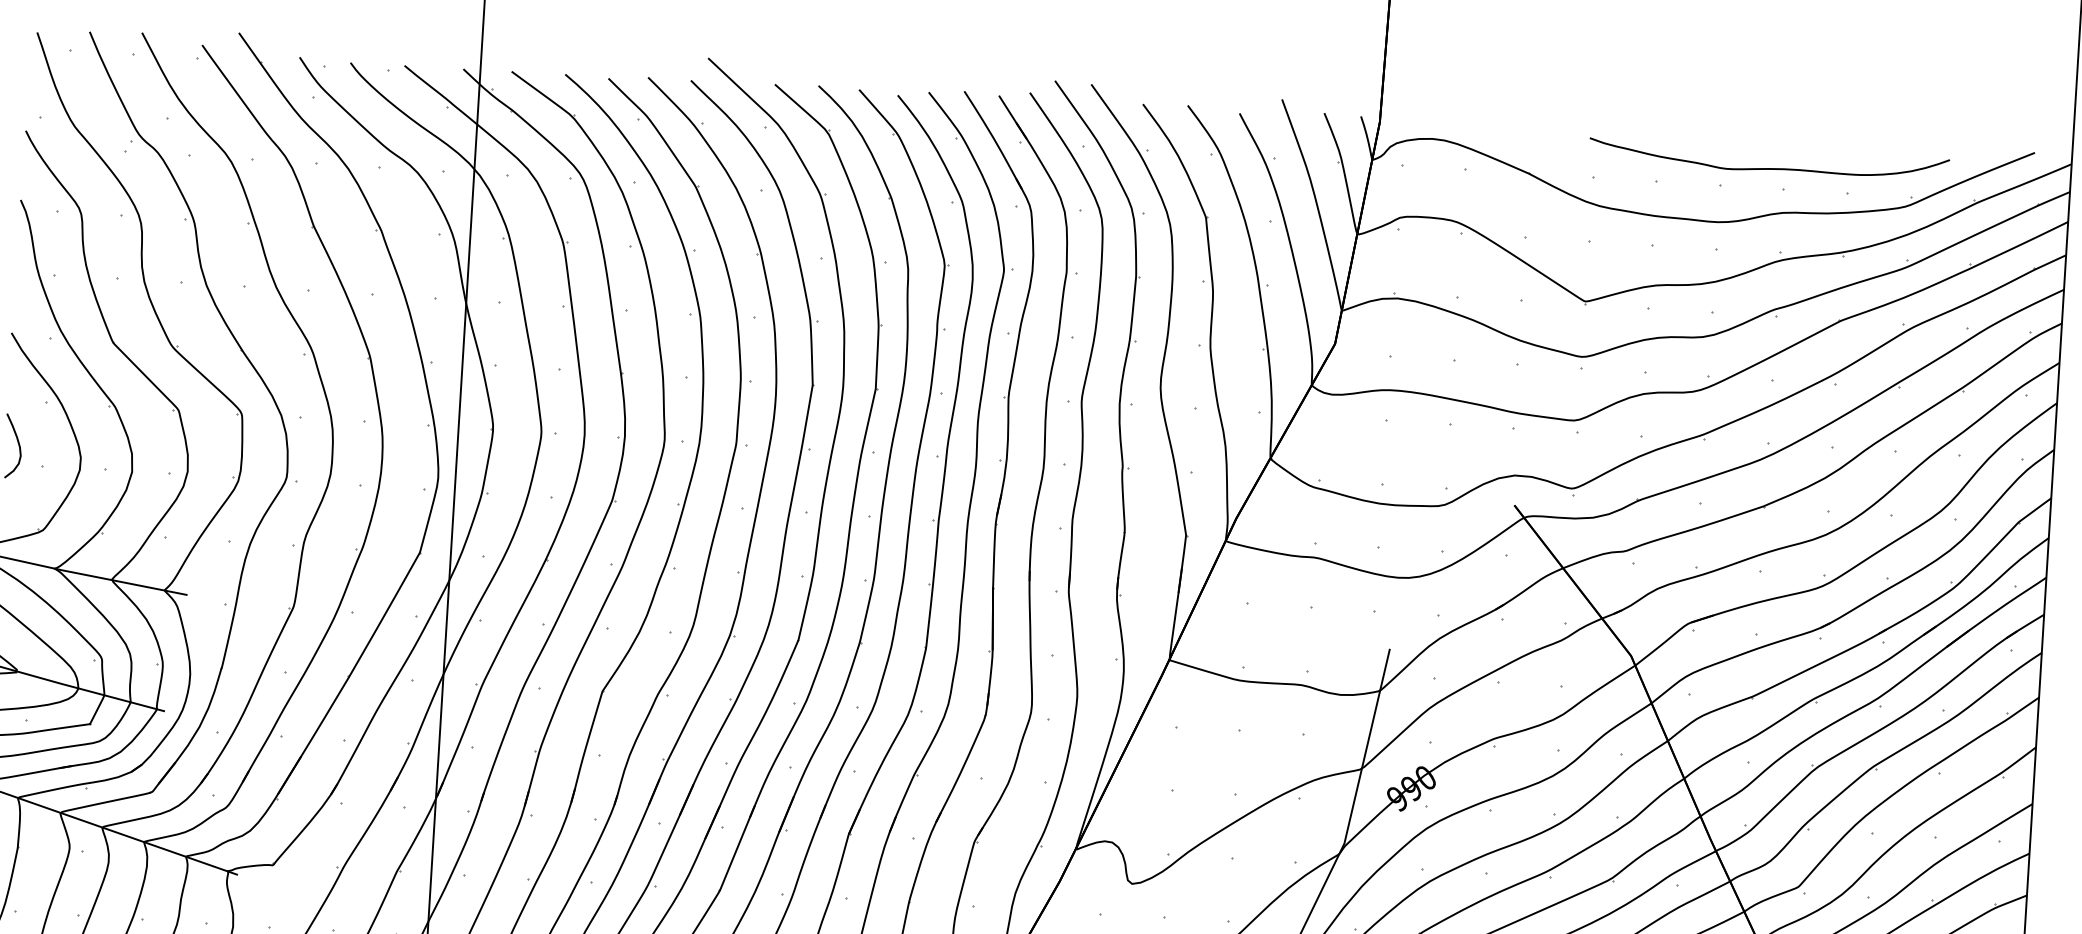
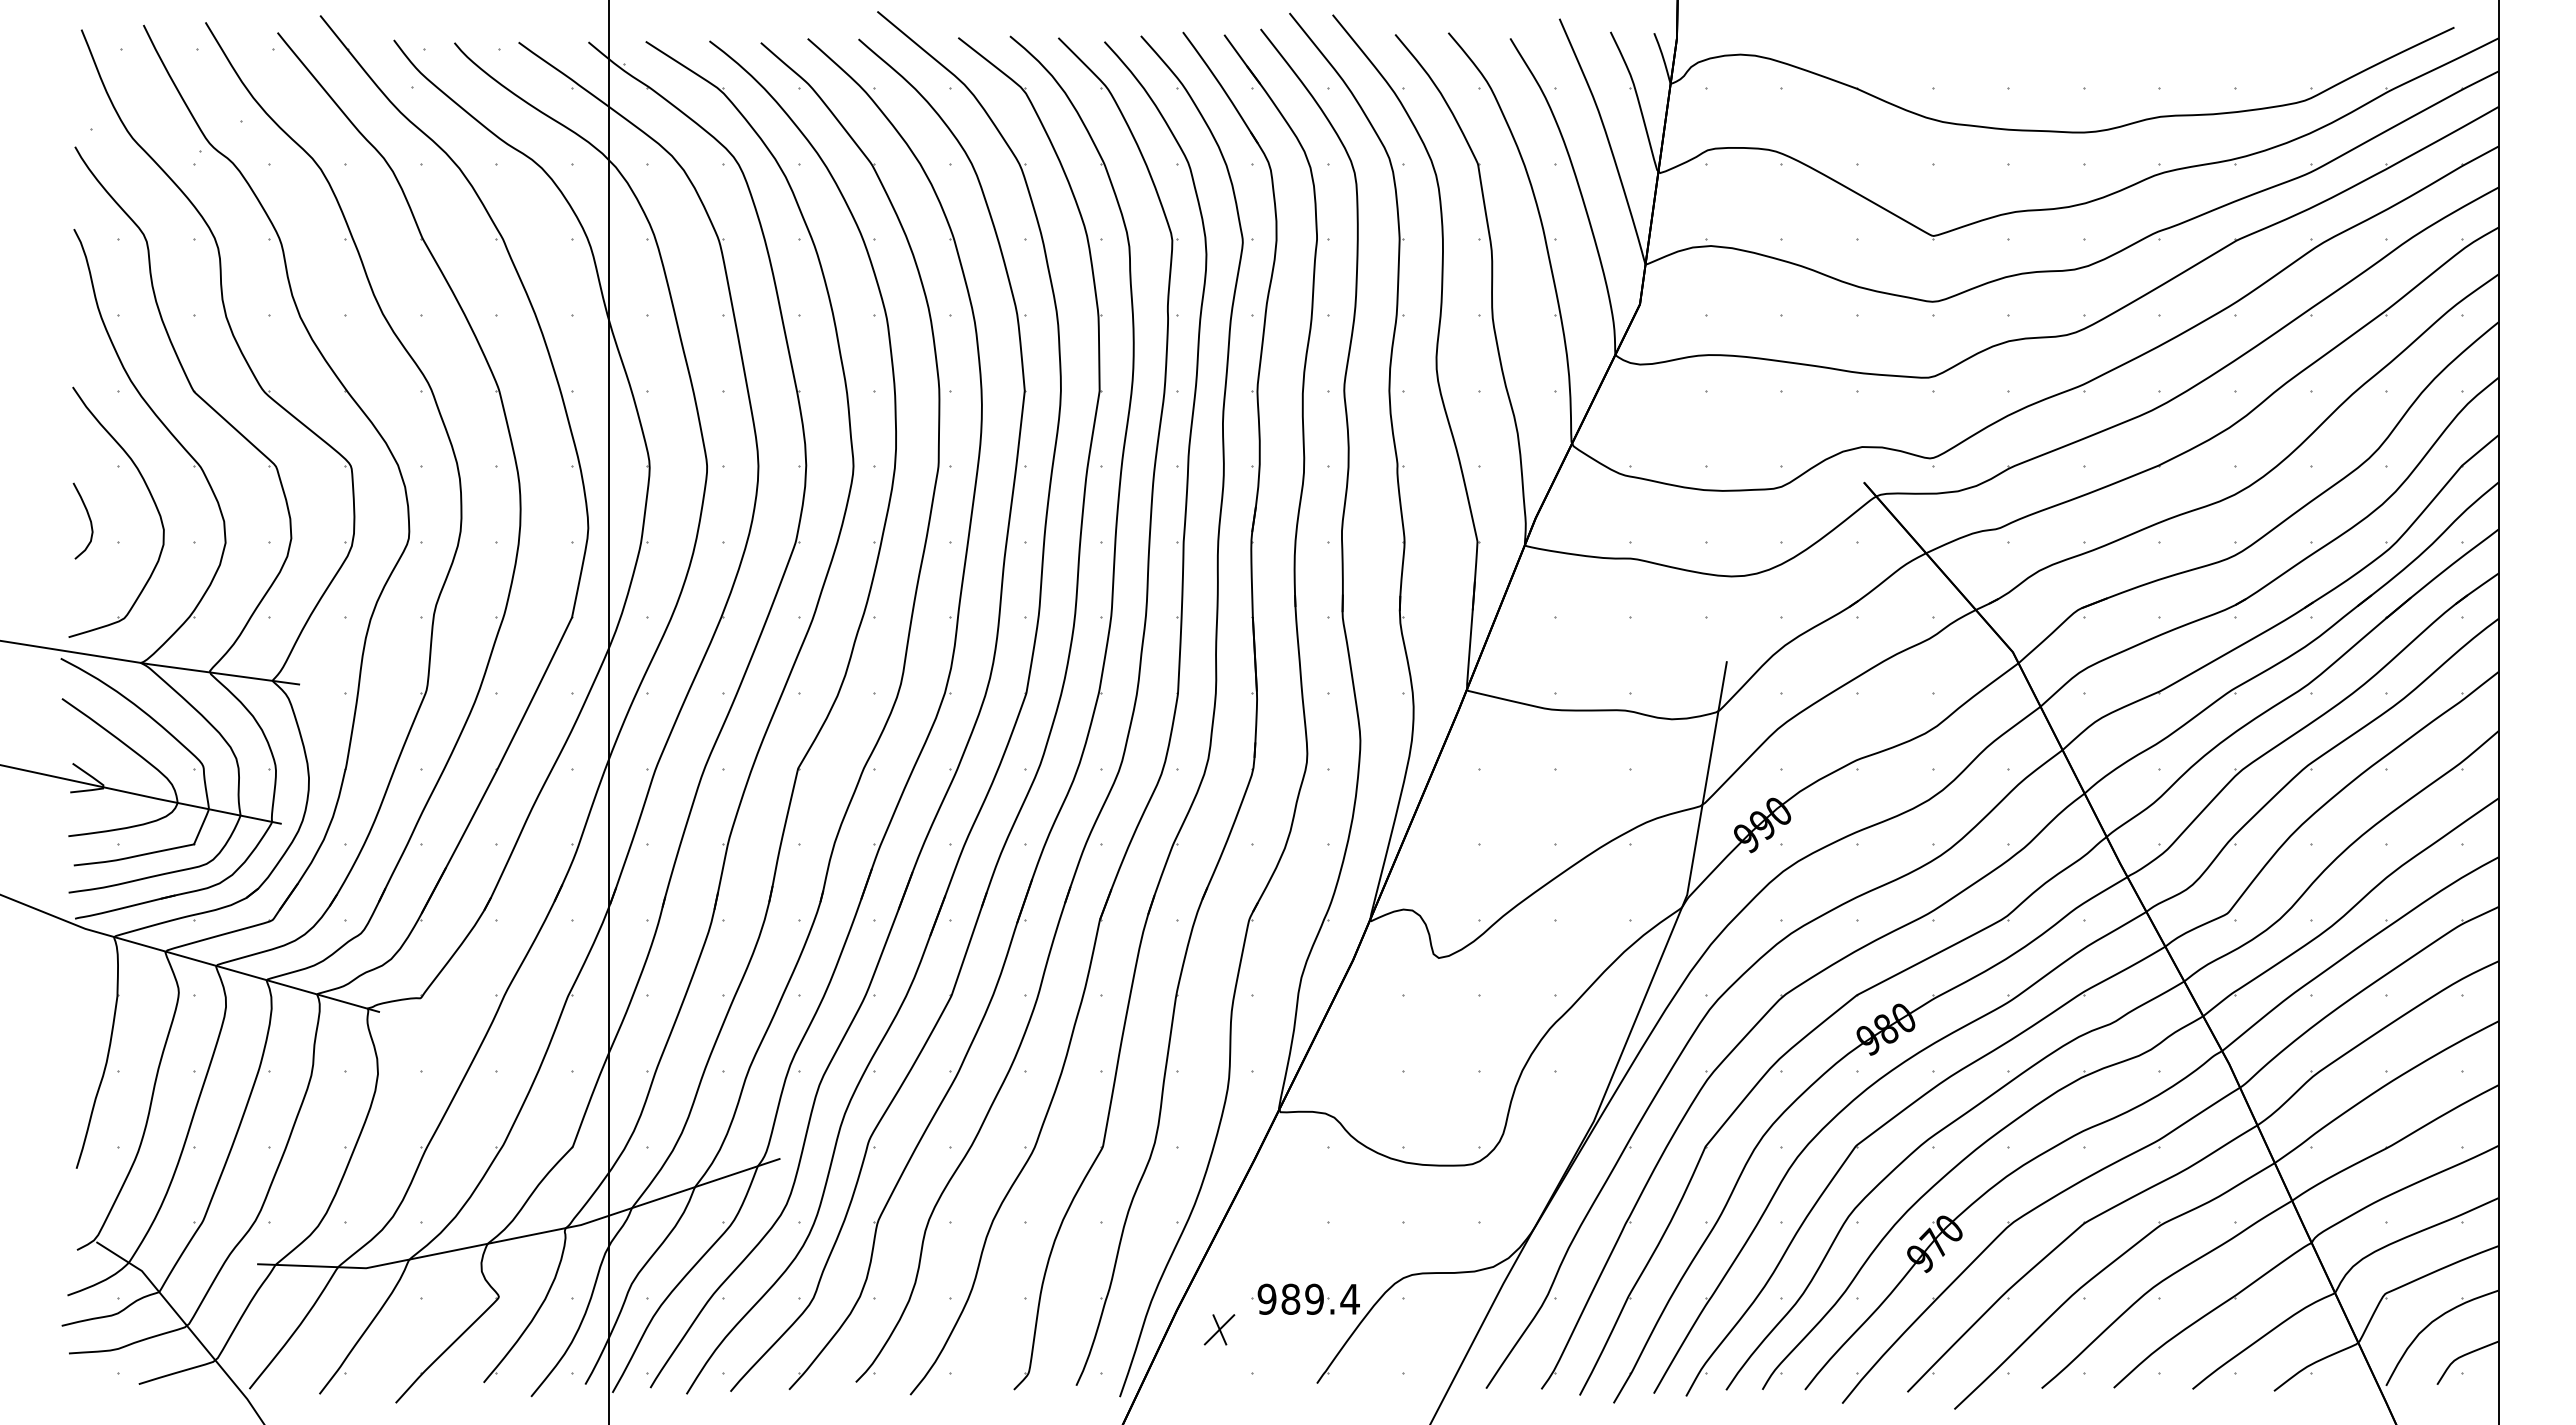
curve: (1769, 167) -> (2141, 64), removed

